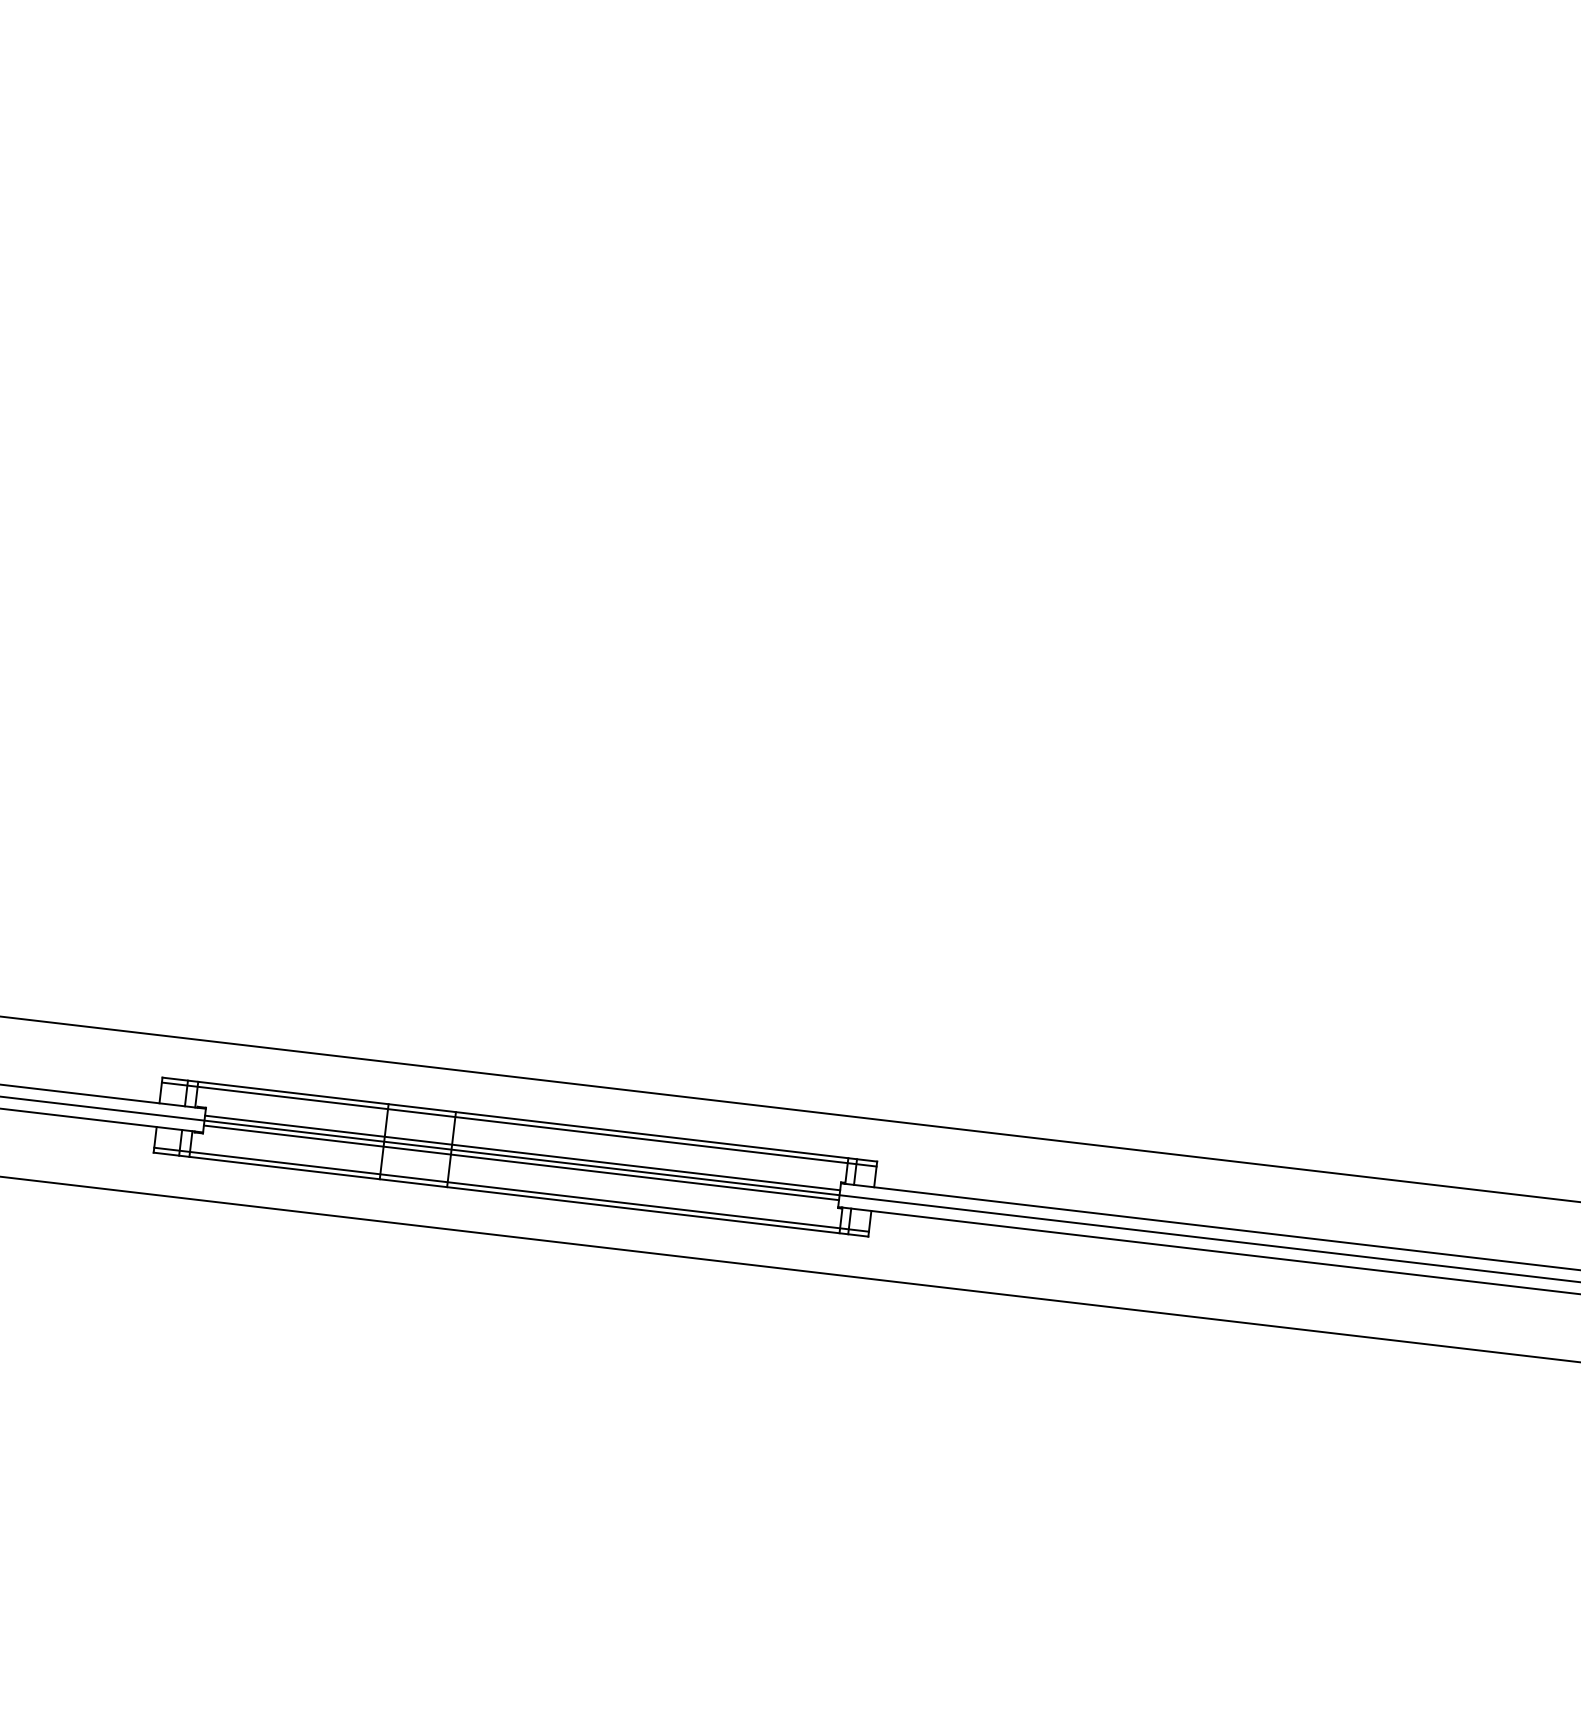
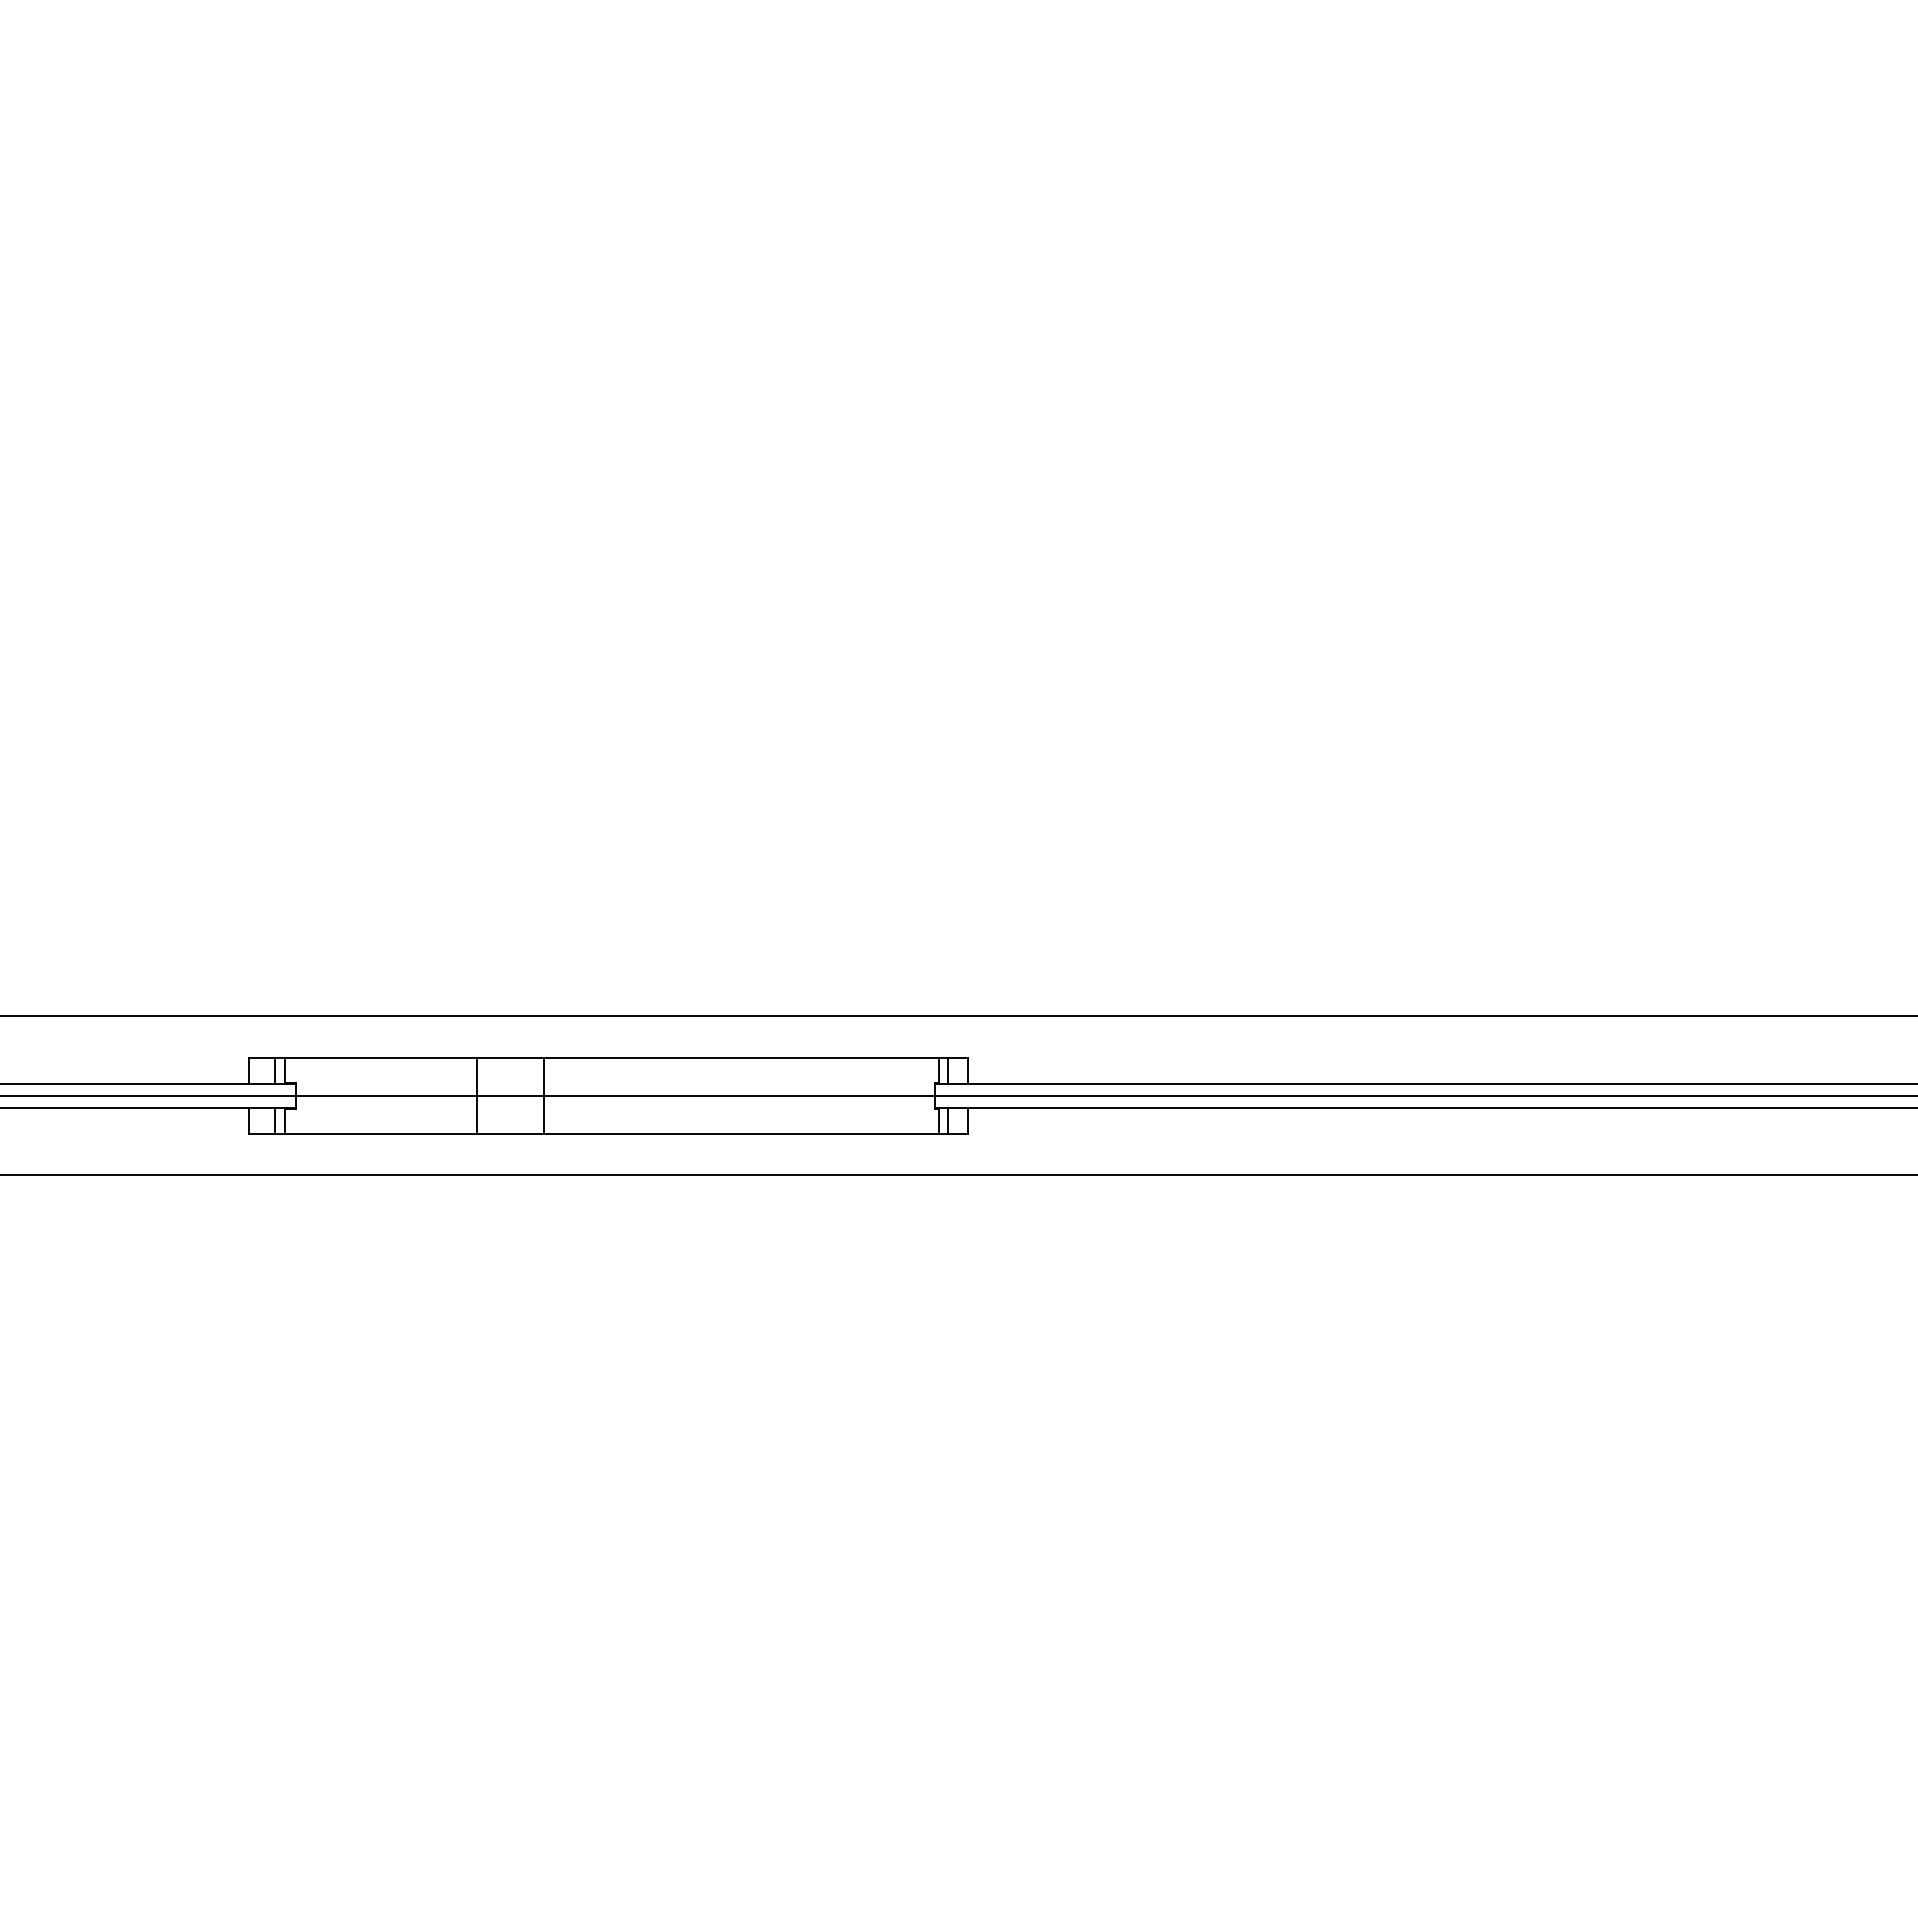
line: (519, 1125) -> (608, 1063), removed
line: (522, 1152) -> (615, 1090), removed
line: (521, 1162) -> (615, 1100), removed
line: (511, 1189) -> (608, 1128), removed

